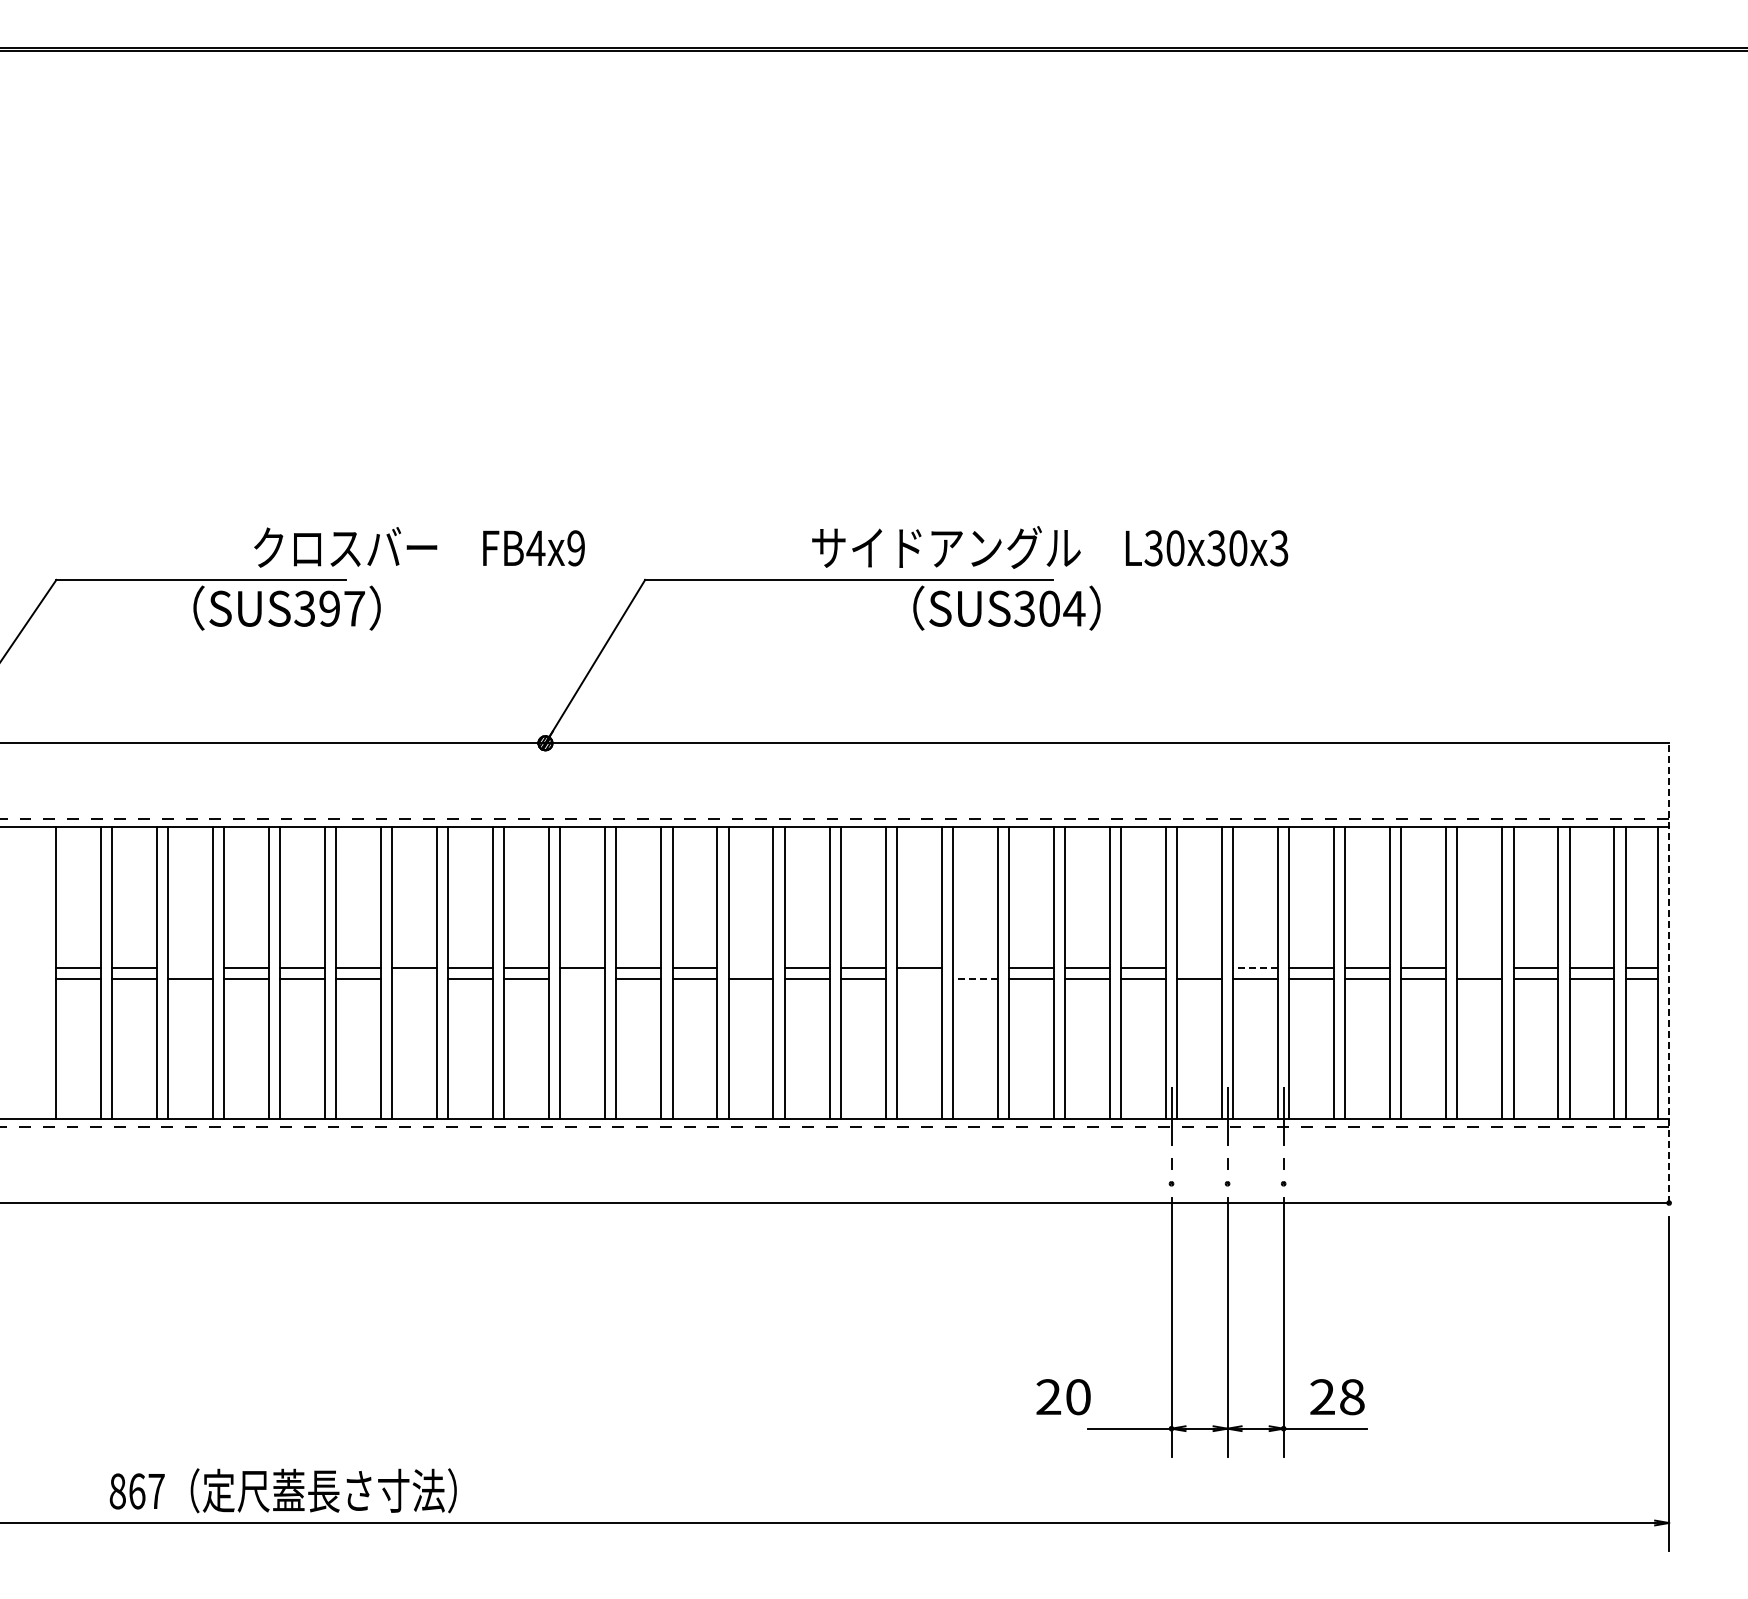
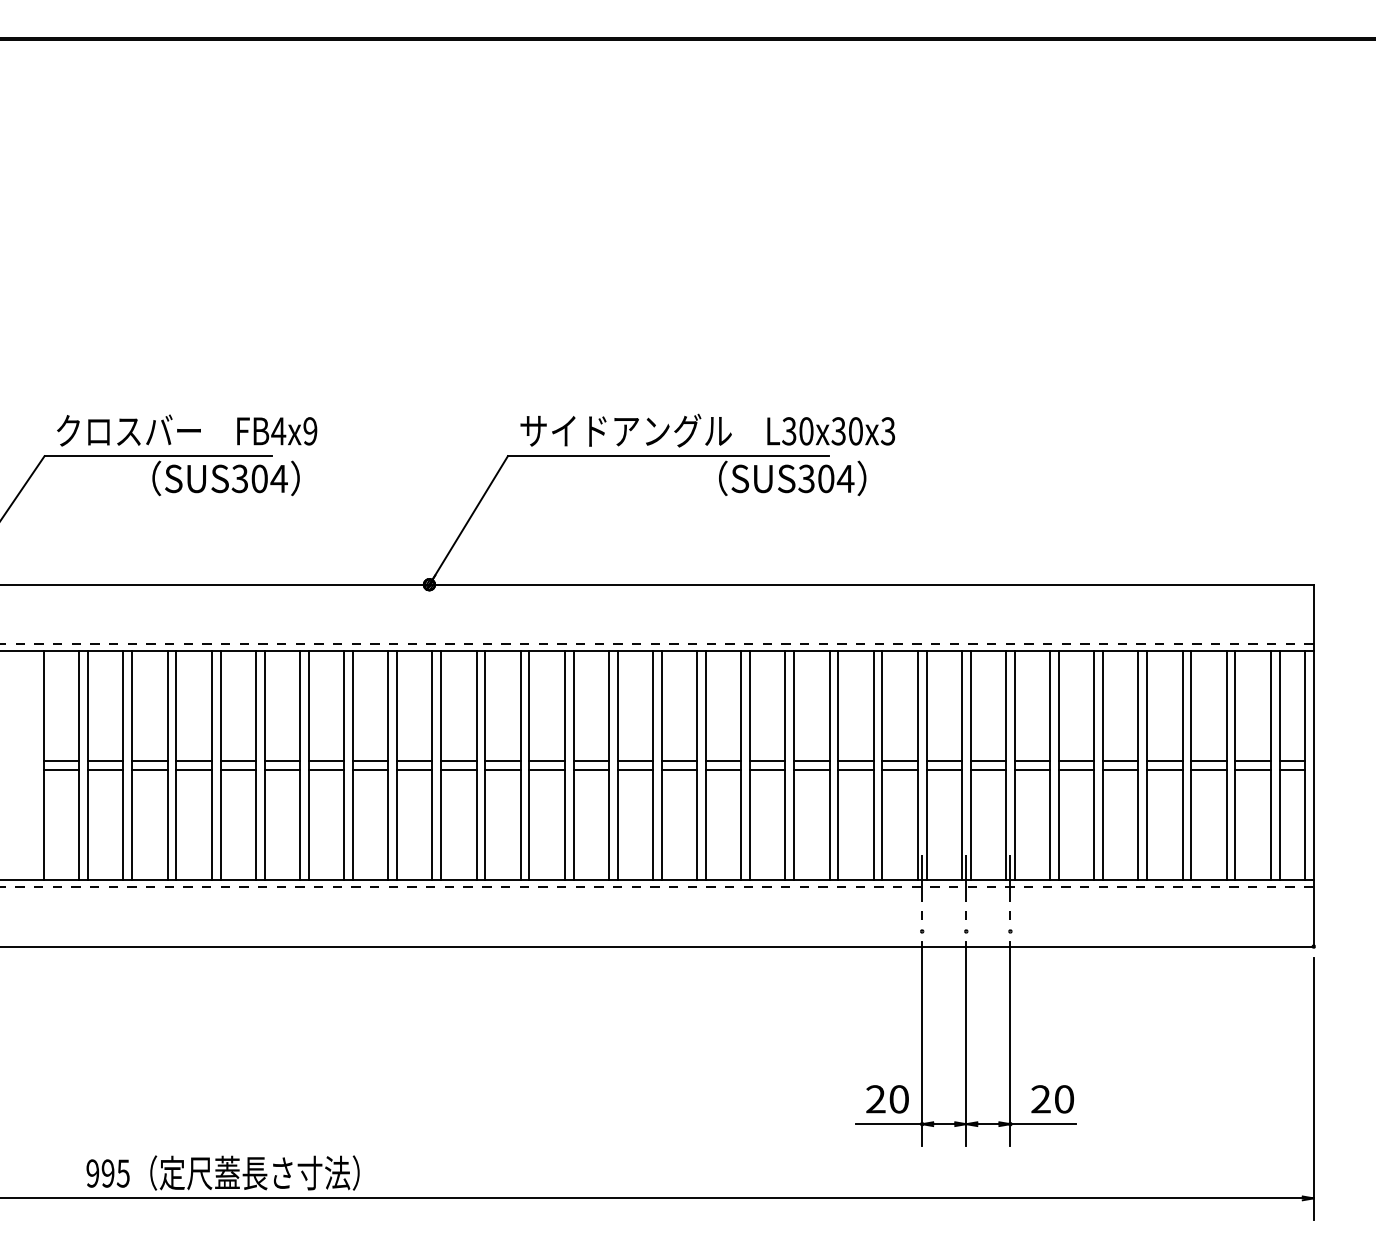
text: (419, 547) -> (187, 430), moved
text: (1050, 547) -> (708, 430), moved
text: (342, 608) -> (269, 478), SUS397 -> SUS304
line: (189, 967) -> (149, 761), added
line: (750, 967) -> (590, 761), added
line: (974, 967) -> (767, 761), added
line: (1199, 967) -> (944, 761), added
line: (1255, 967) -> (988, 761), dashed -> solid
line: (1479, 967) -> (1164, 761), added
line: (1669, 973) -> (1314, 765), dashed -> solid
line: (414, 978) -> (326, 769), added
line: (582, 978) -> (458, 769), added
line: (918, 978) -> (723, 769), added
line: (974, 978) -> (767, 769), dashed -> solid
text: (1063, 1397) -> (887, 1099), moved
text: (1352, 1397) -> (1064, 1099), 28 -> 20
text: (136, 1491) -> (107, 1173), 867 -> 995

